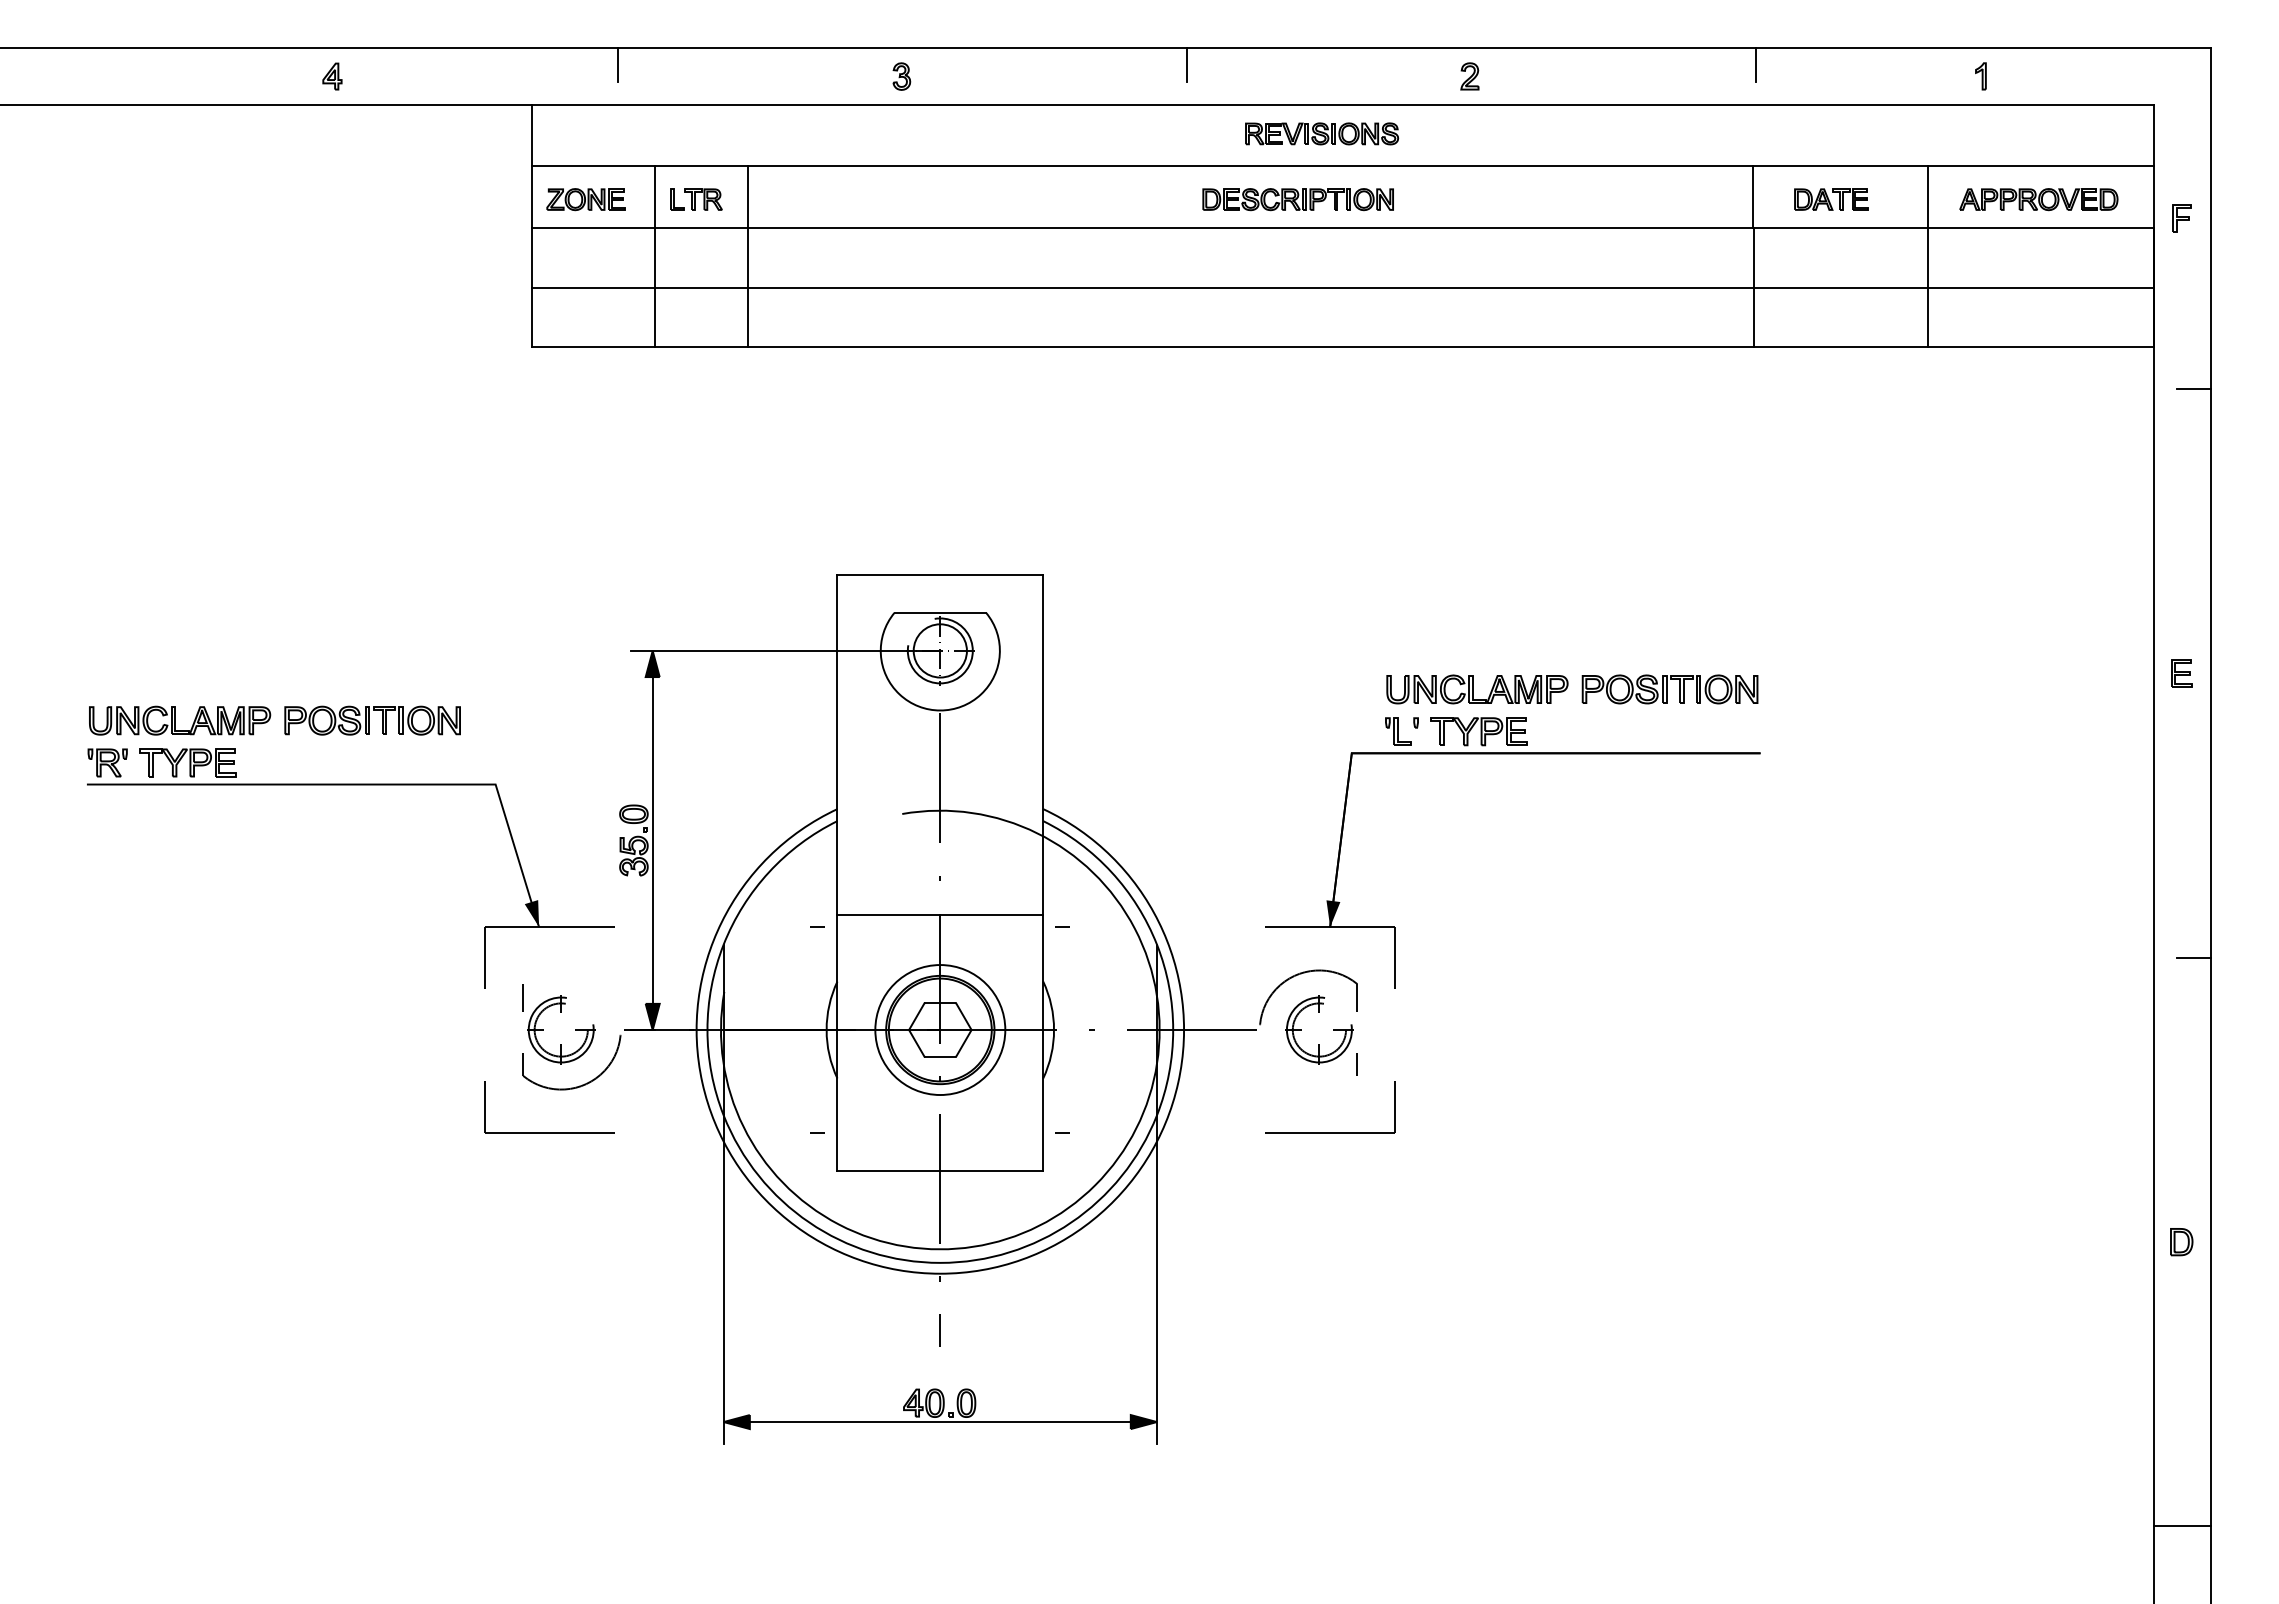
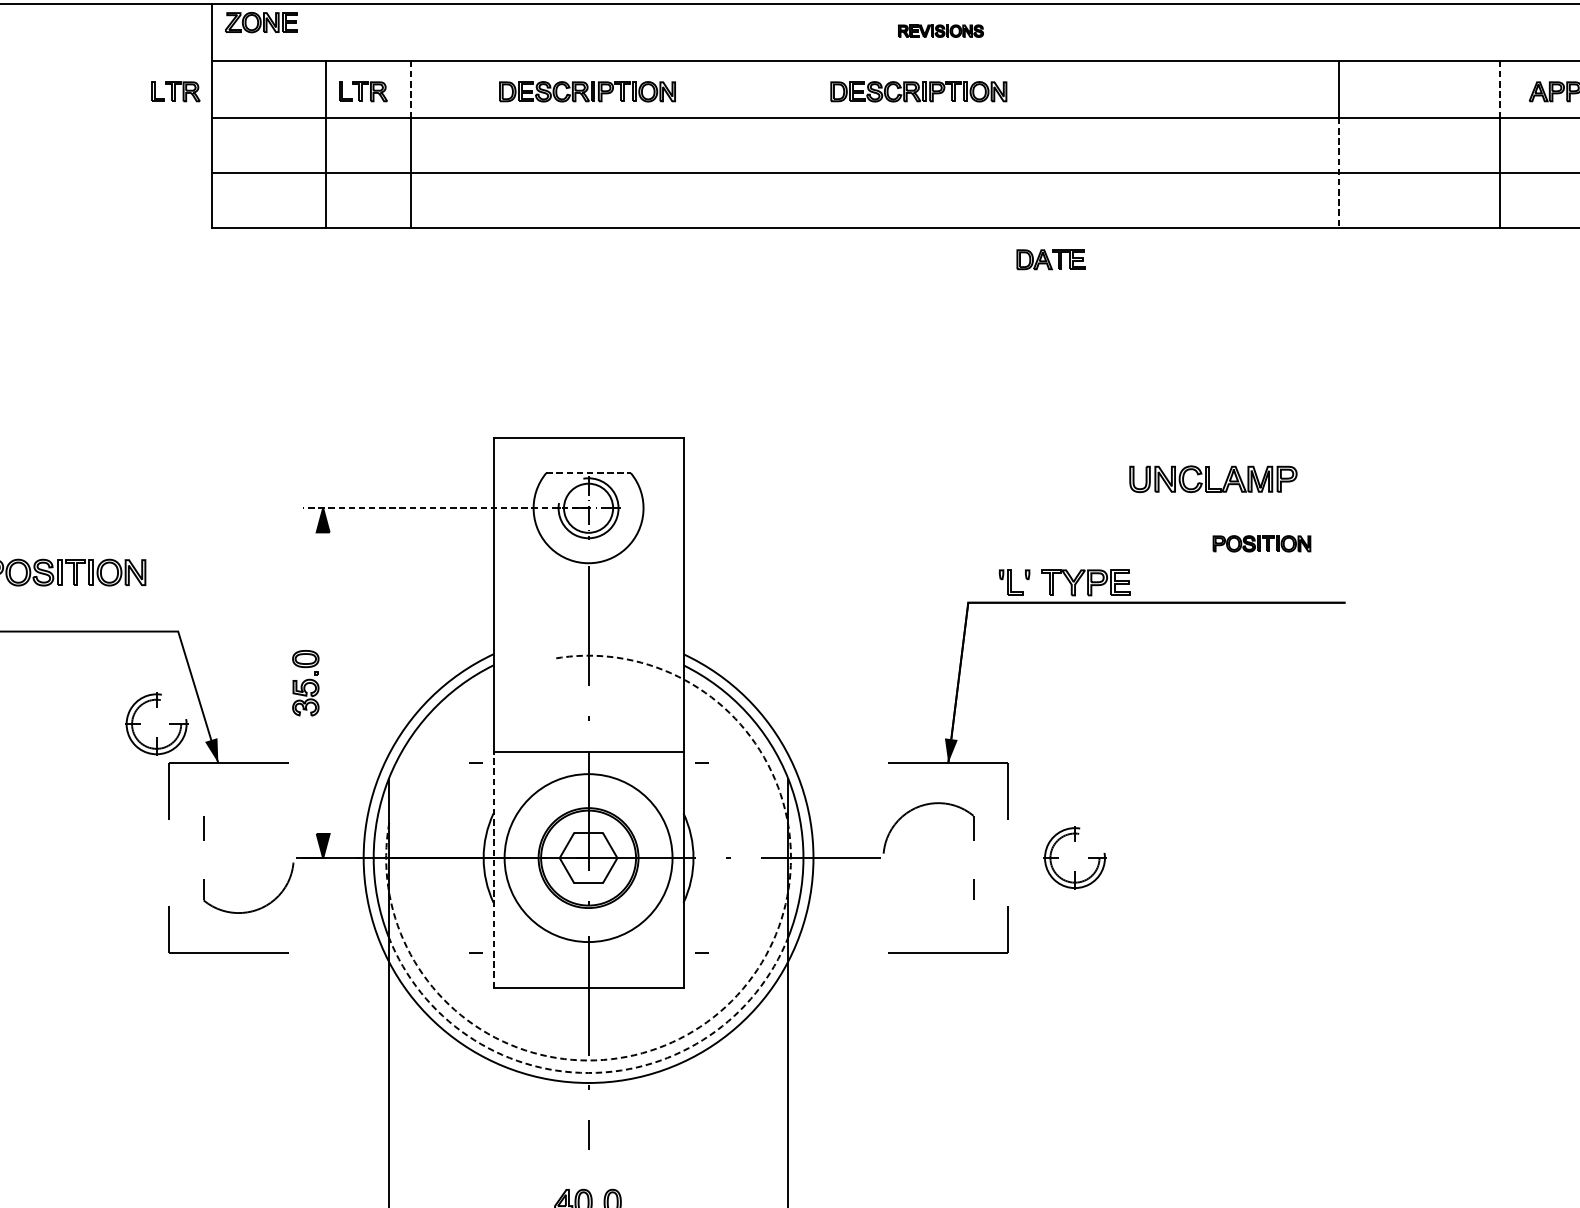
part: (1322, 133) -> (941, 30), size x0.6
line: (747, 197) -> (410, 89), solid -> dashed
line: (1927, 197) -> (1499, 89), solid -> dashed
part: (493, 199) -> (176, 91), added
part: (585, 199) -> (261, 22), moved
part: (938, 199) -> (586, 91), added
part: (1831, 199) -> (1051, 259), moved
line: (1753, 287) -> (1338, 172), solid -> dashed
line: (940, 612) -> (588, 472), solid -> dashed
line: (785, 650) -> (445, 507), solid -> dashed
part: (1477, 689) -> (1213, 479), moved
part: (1669, 689) -> (1261, 543), size x0.6
line: (652, 840) -> (322, 683), removed
part: (575, 1029) -> (169, 723), moved
part: (1333, 1029) -> (1087, 857), moved
circle: (940, 1030) -> (588, 858), size x1.4
line: (837, 1042) -> (493, 869), solid -> dashed
arc: (1095, 1185) -> (731, 1001), solid -> dashed
arc: (940, 1262) -> (588, 1072), solid -> dashed

